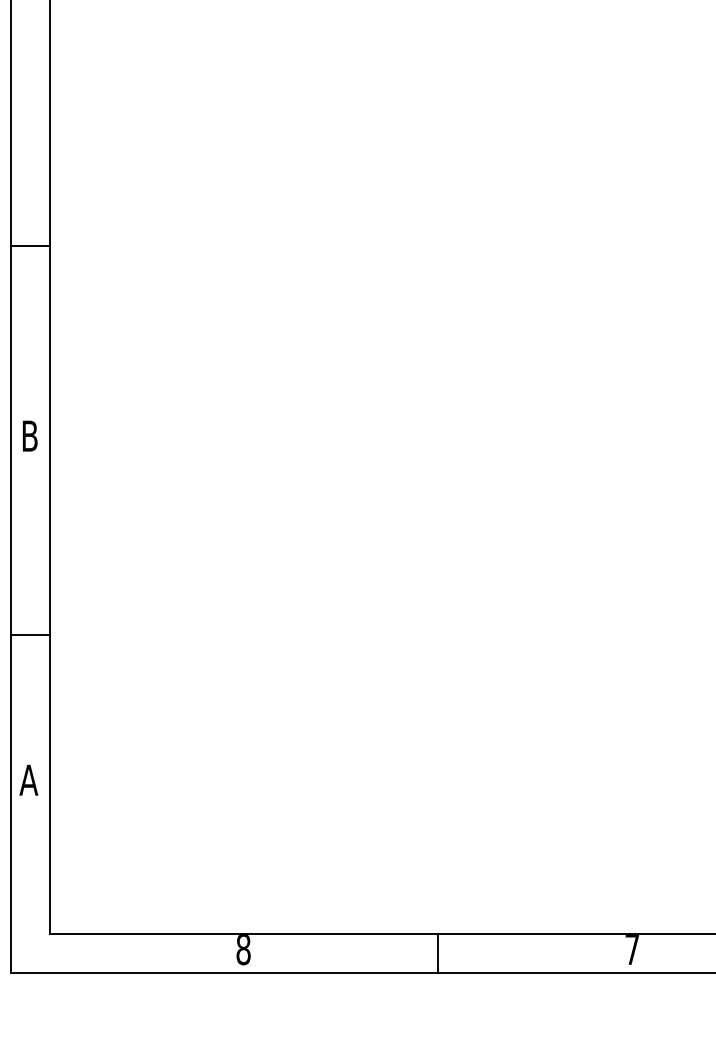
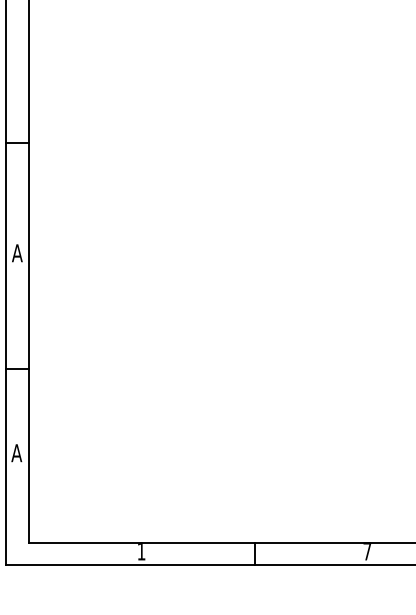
text: (30, 436) -> (17, 253), B -> A
text: (243, 951) -> (141, 552), 8 -> 1

